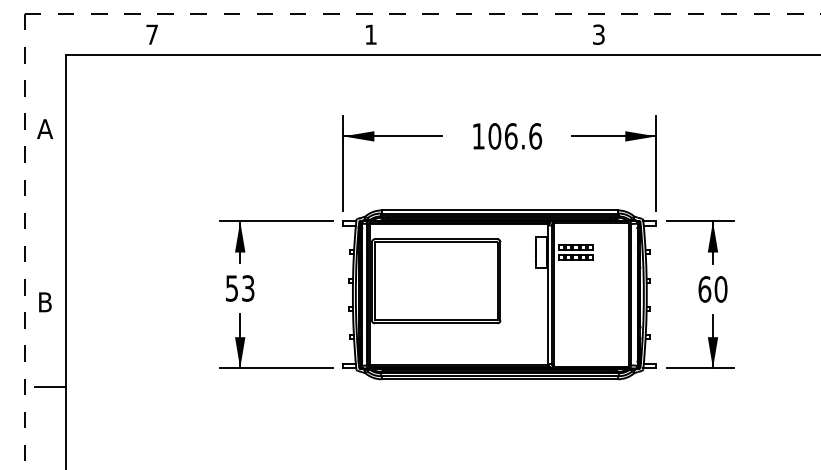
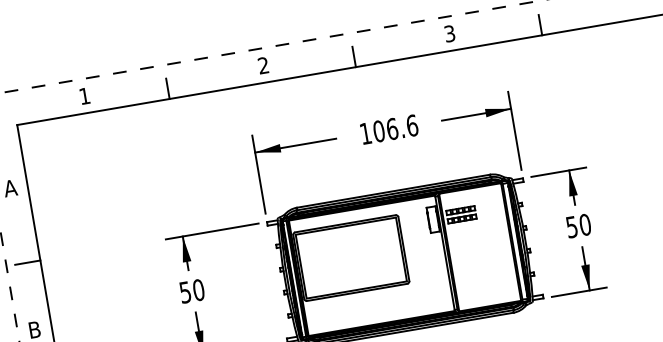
text: (151, 34) -> (84, 96), 7 -> 1
text: (370, 34) -> (263, 65), 1 -> 2
line: (252, 42) -> (167, 88), added
line: (480, 42) -> (354, 56), added
line: (708, 42) -> (540, 24), added
line: (50, 221) -> (27, 263), added
text: (248, 288) -> (198, 290), 53 -> 50
text: (704, 289) -> (571, 227), 60 -> 50

